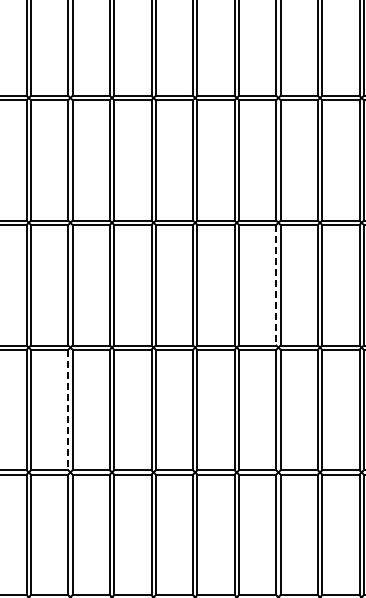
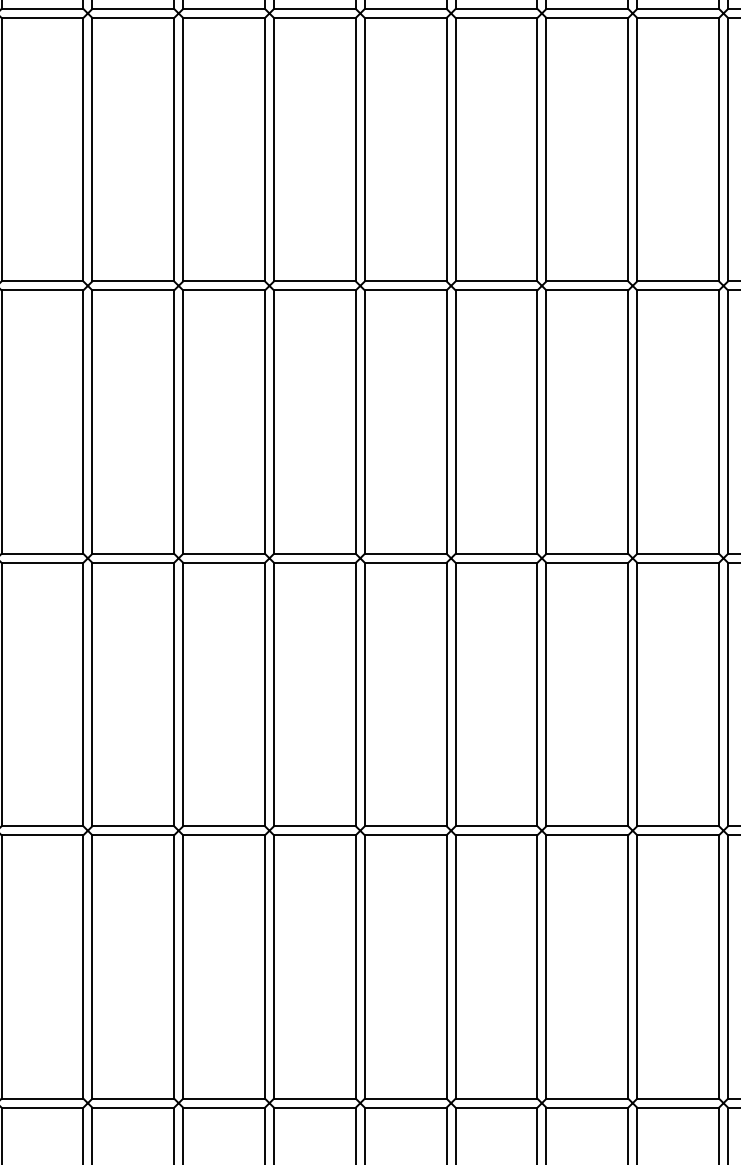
line: (276, 285) -> (628, 695), dashed -> solid
line: (68, 410) -> (174, 967), dashed -> solid

